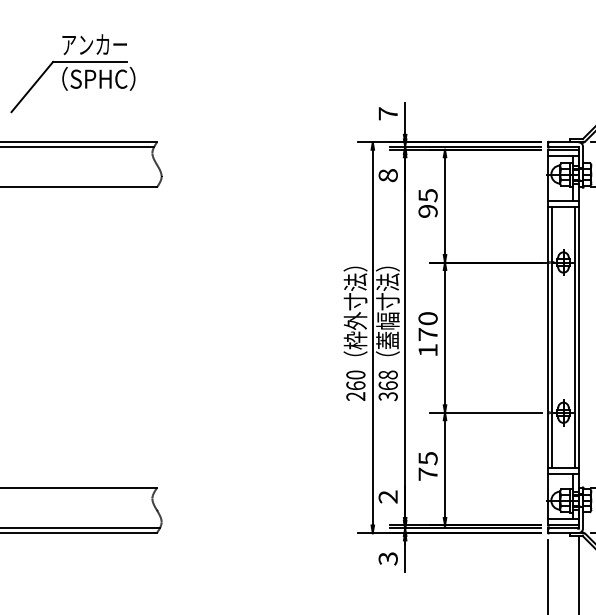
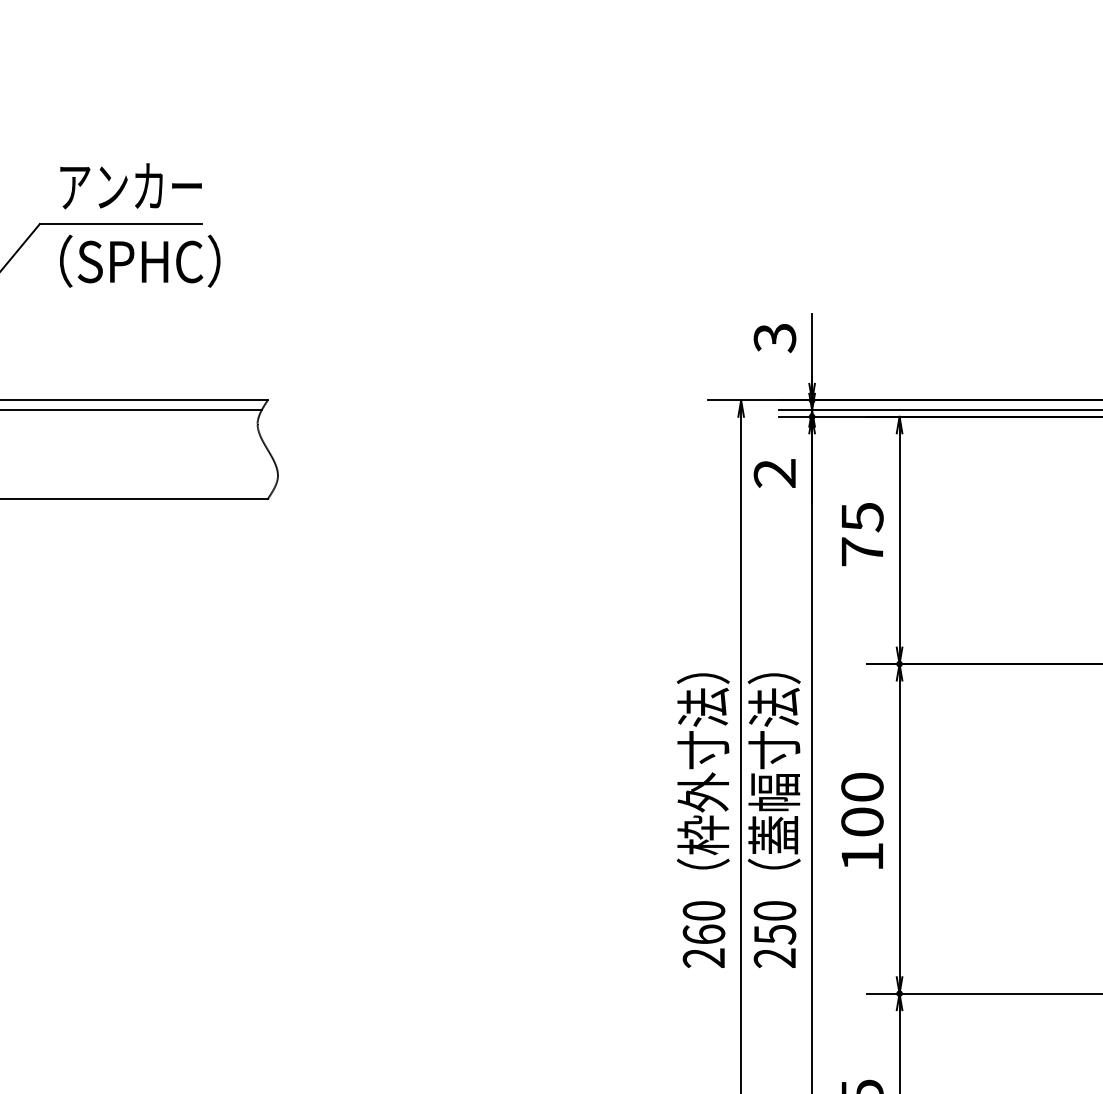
text: (387, 113) -> (773, 337), 7 -> 3
text: (387, 175) -> (773, 473), 8 -> 2
text: (427, 210) -> (861, 549), 95 -> 75
text: (427, 334) -> (861, 822), 170 -> 100
text: (387, 385) -> (773, 933), 368 -> 250

